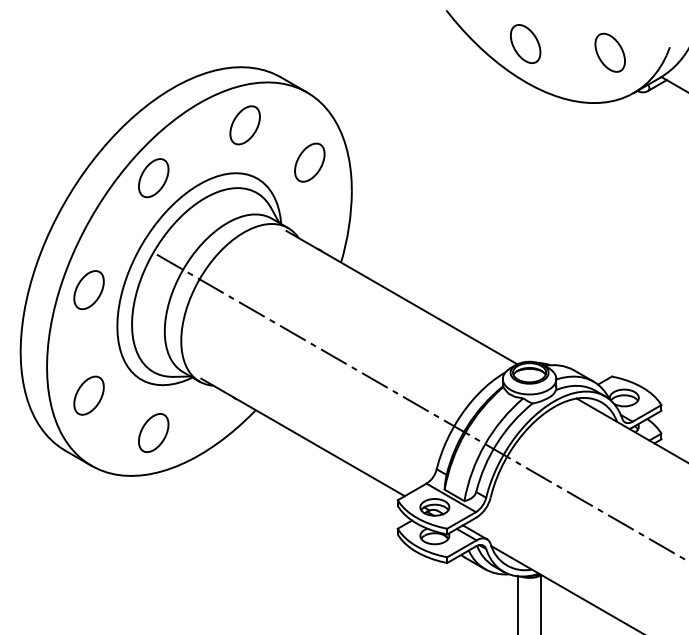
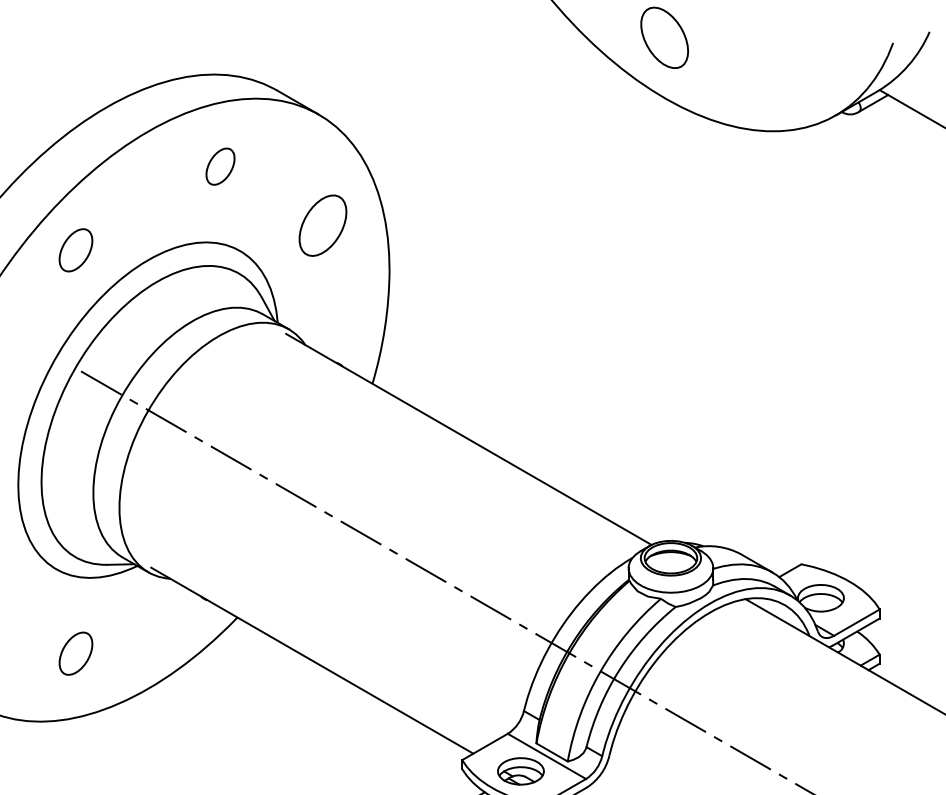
part: (609, 52) -> (797, 51), removed
part: (244, 125) -> (219, 166), size x0.6
part: (153, 178) -> (75, 250), size x0.7
part: (153, 432) -> (75, 652), size x0.7

